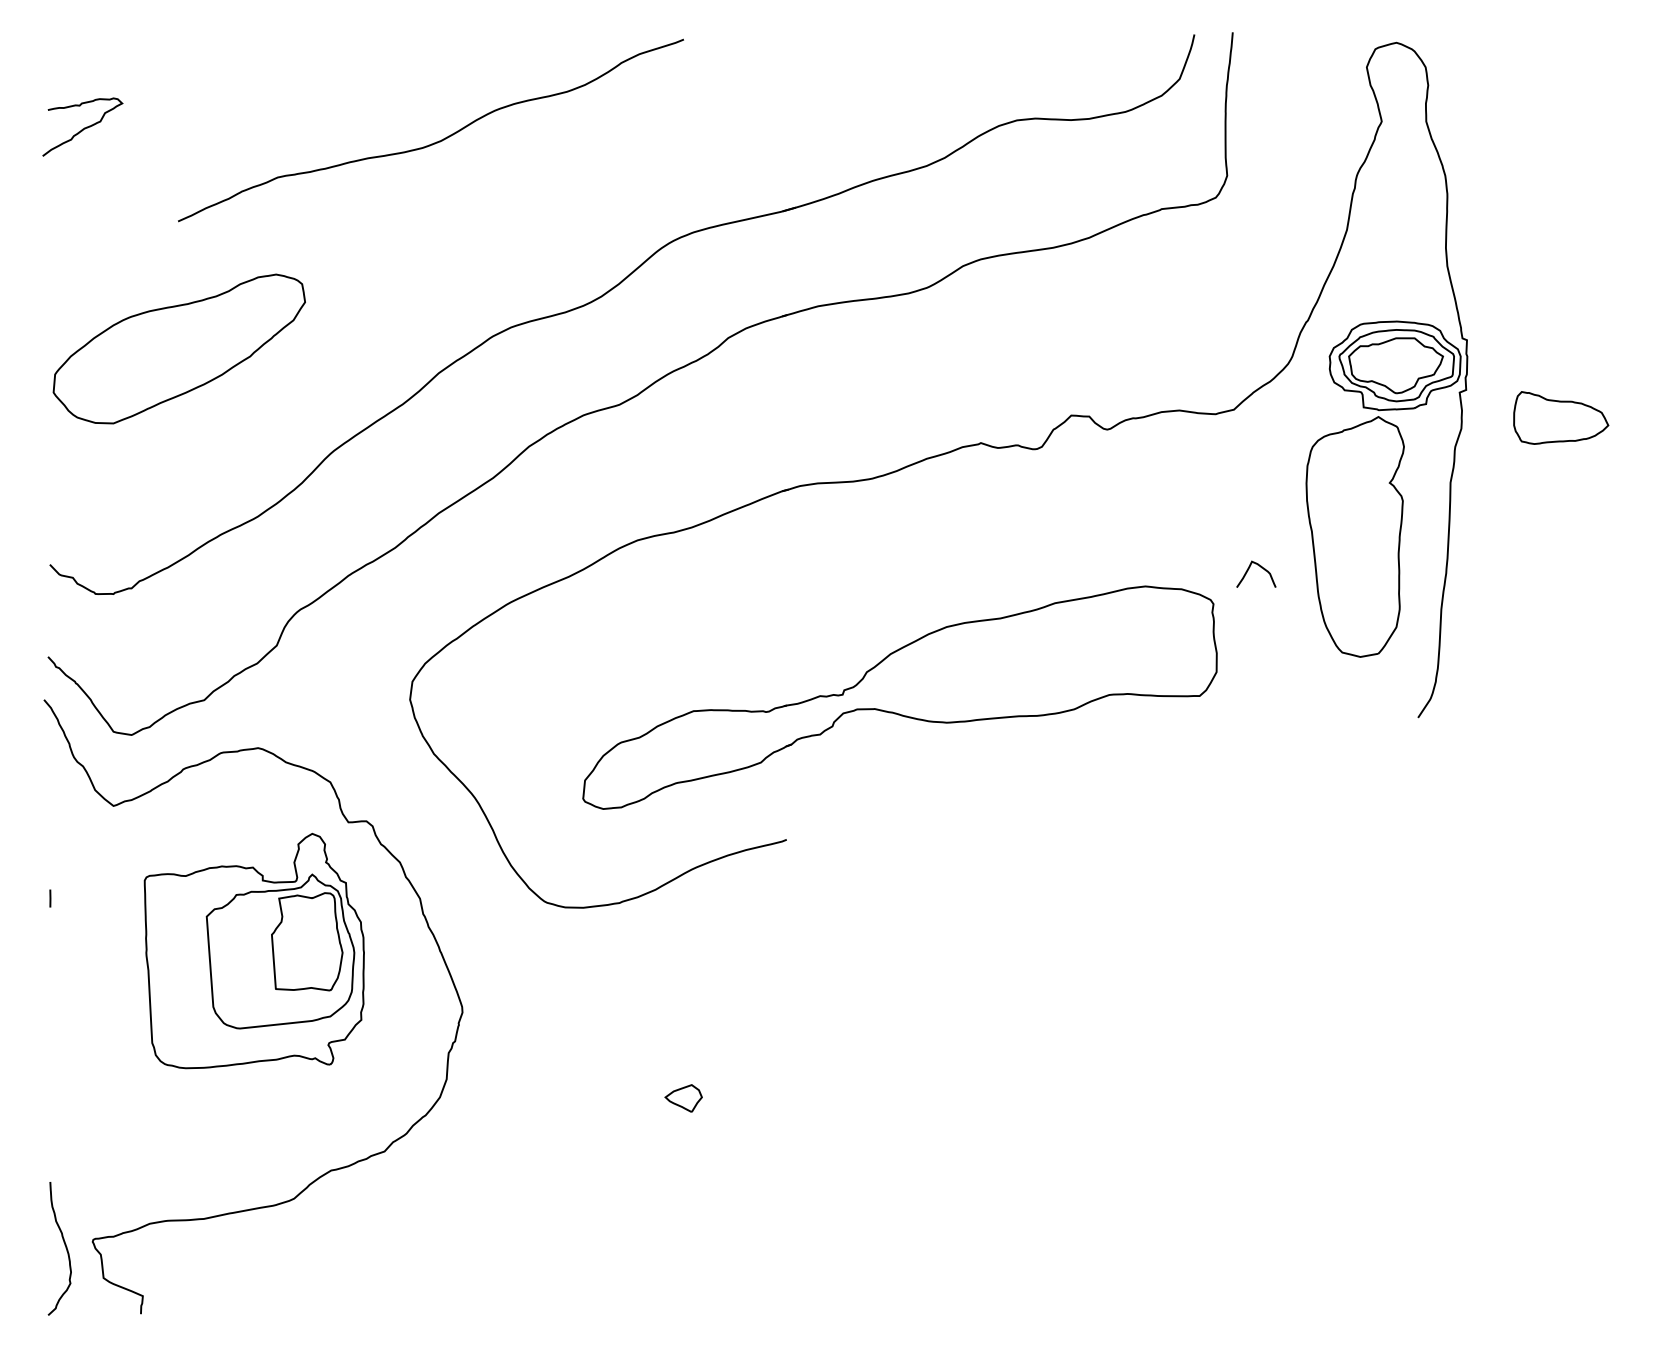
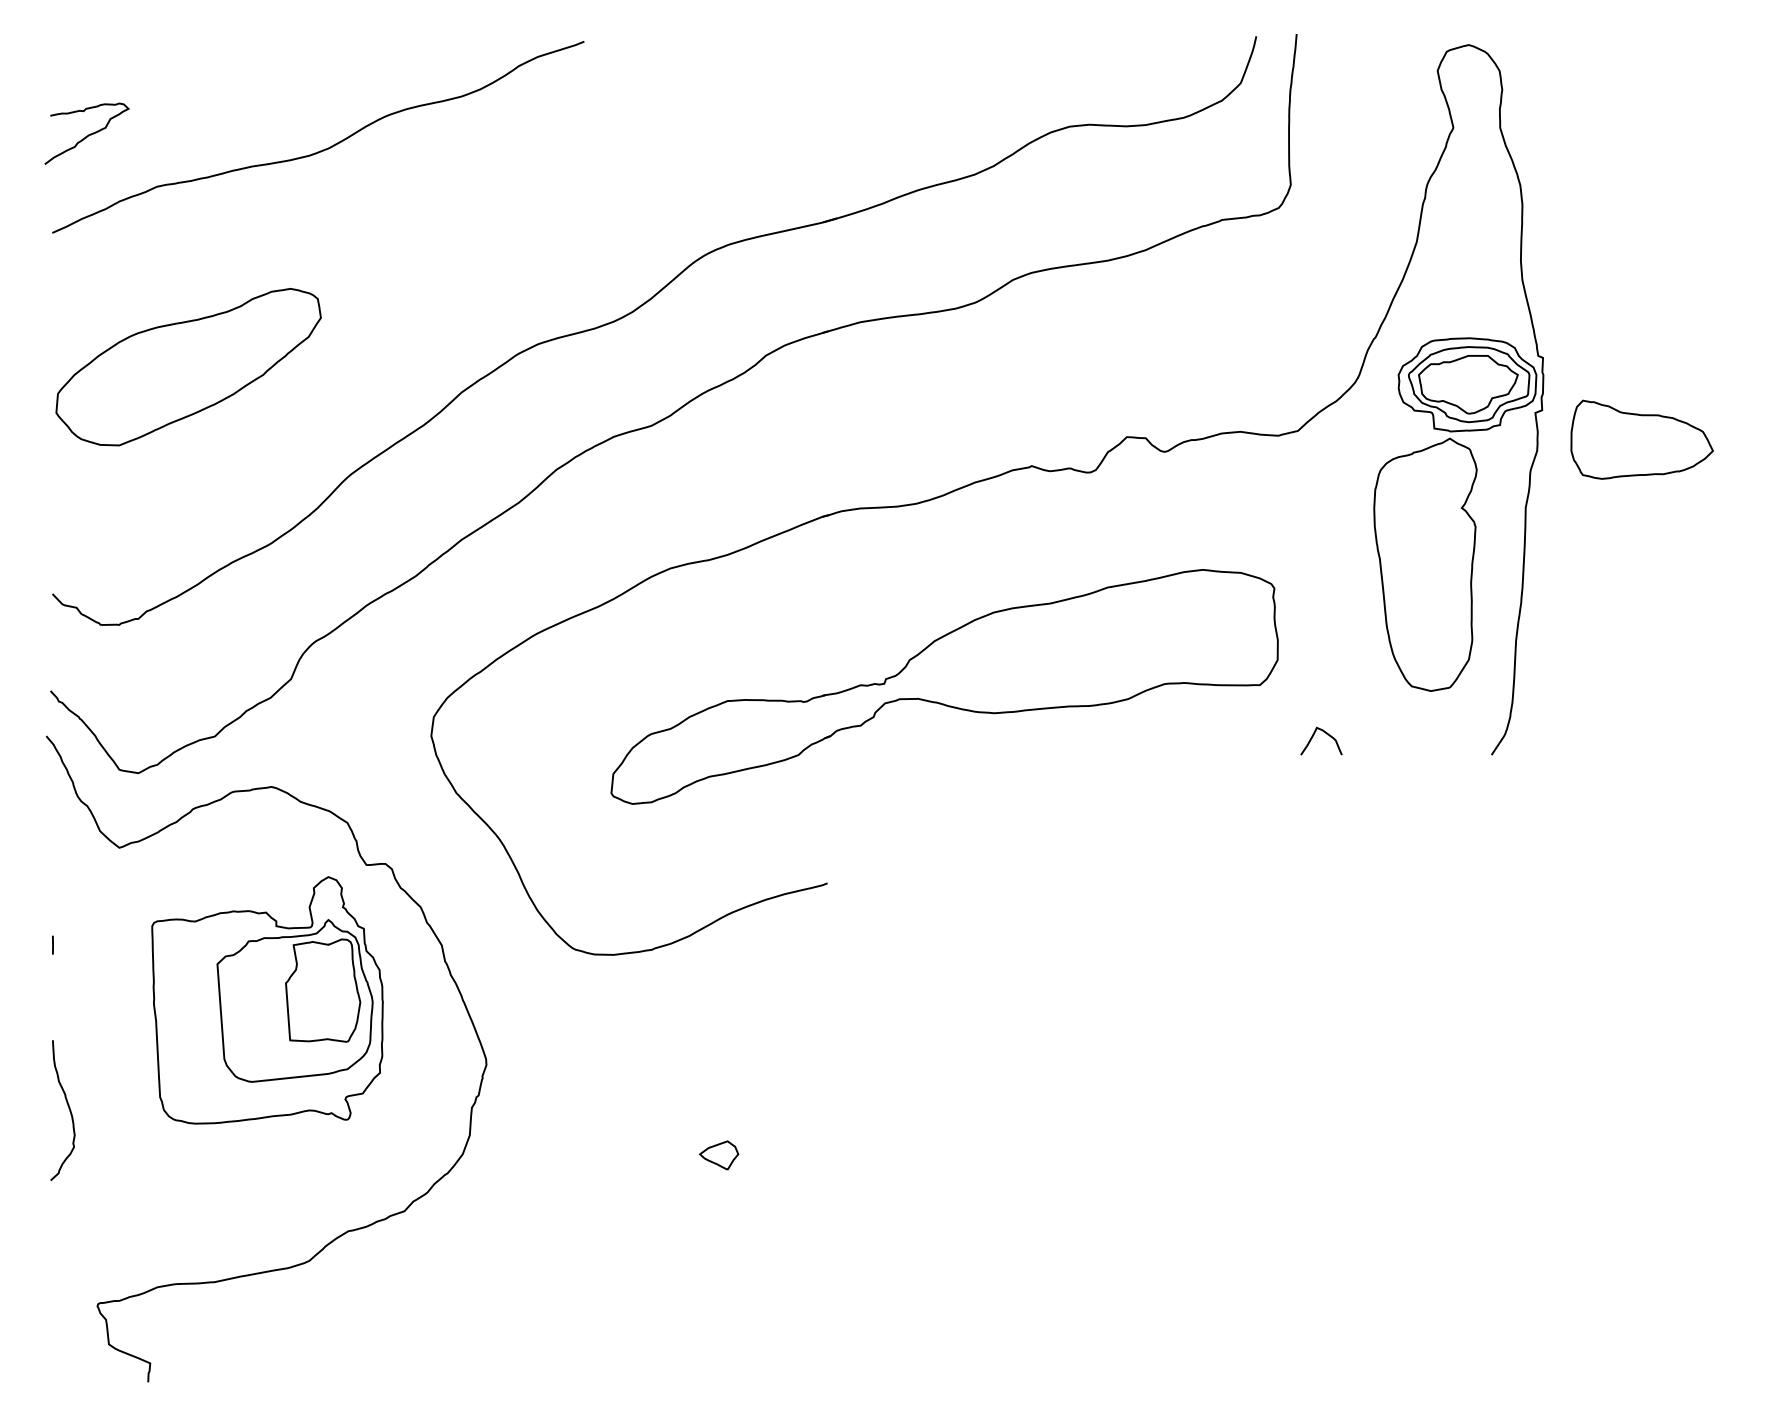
curve: (434, 142) -> (322, 149), moved
part: (1560, 417) -> (1641, 439), size x1.43
curve: (1261, 568) -> (1326, 734), moved
part: (899, 697) -> (944, 686), moved
curve: (65, 1246) -> (68, 1108), moved

